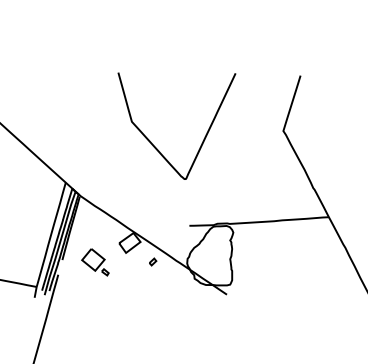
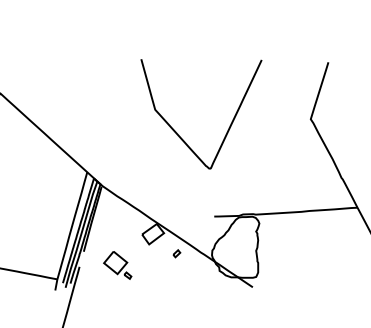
part: (95, 262) -> (117, 265), moved

